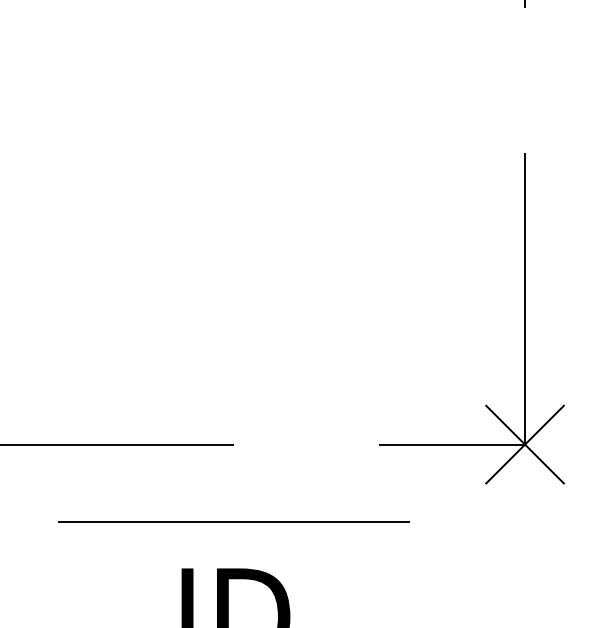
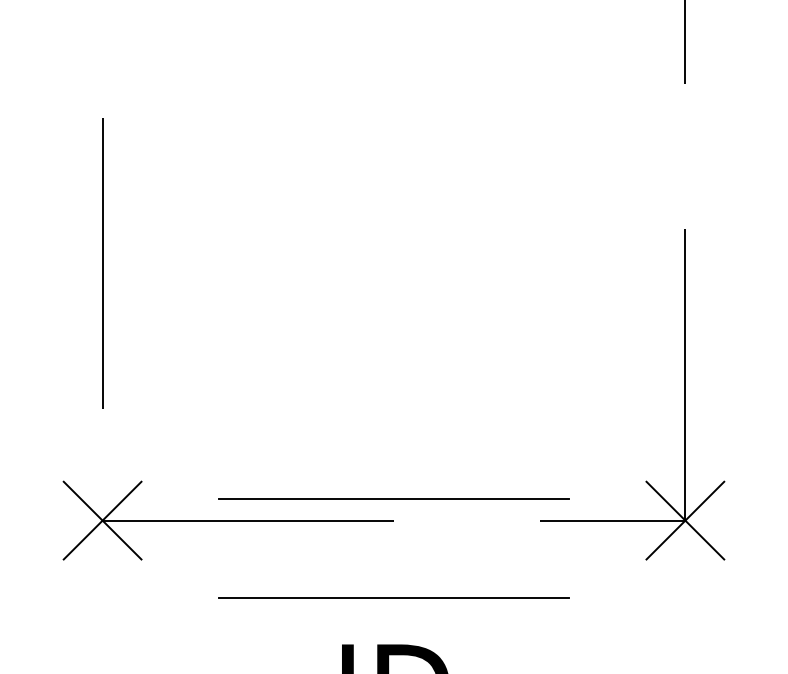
line: (233, 422) -> (393, 498), added

